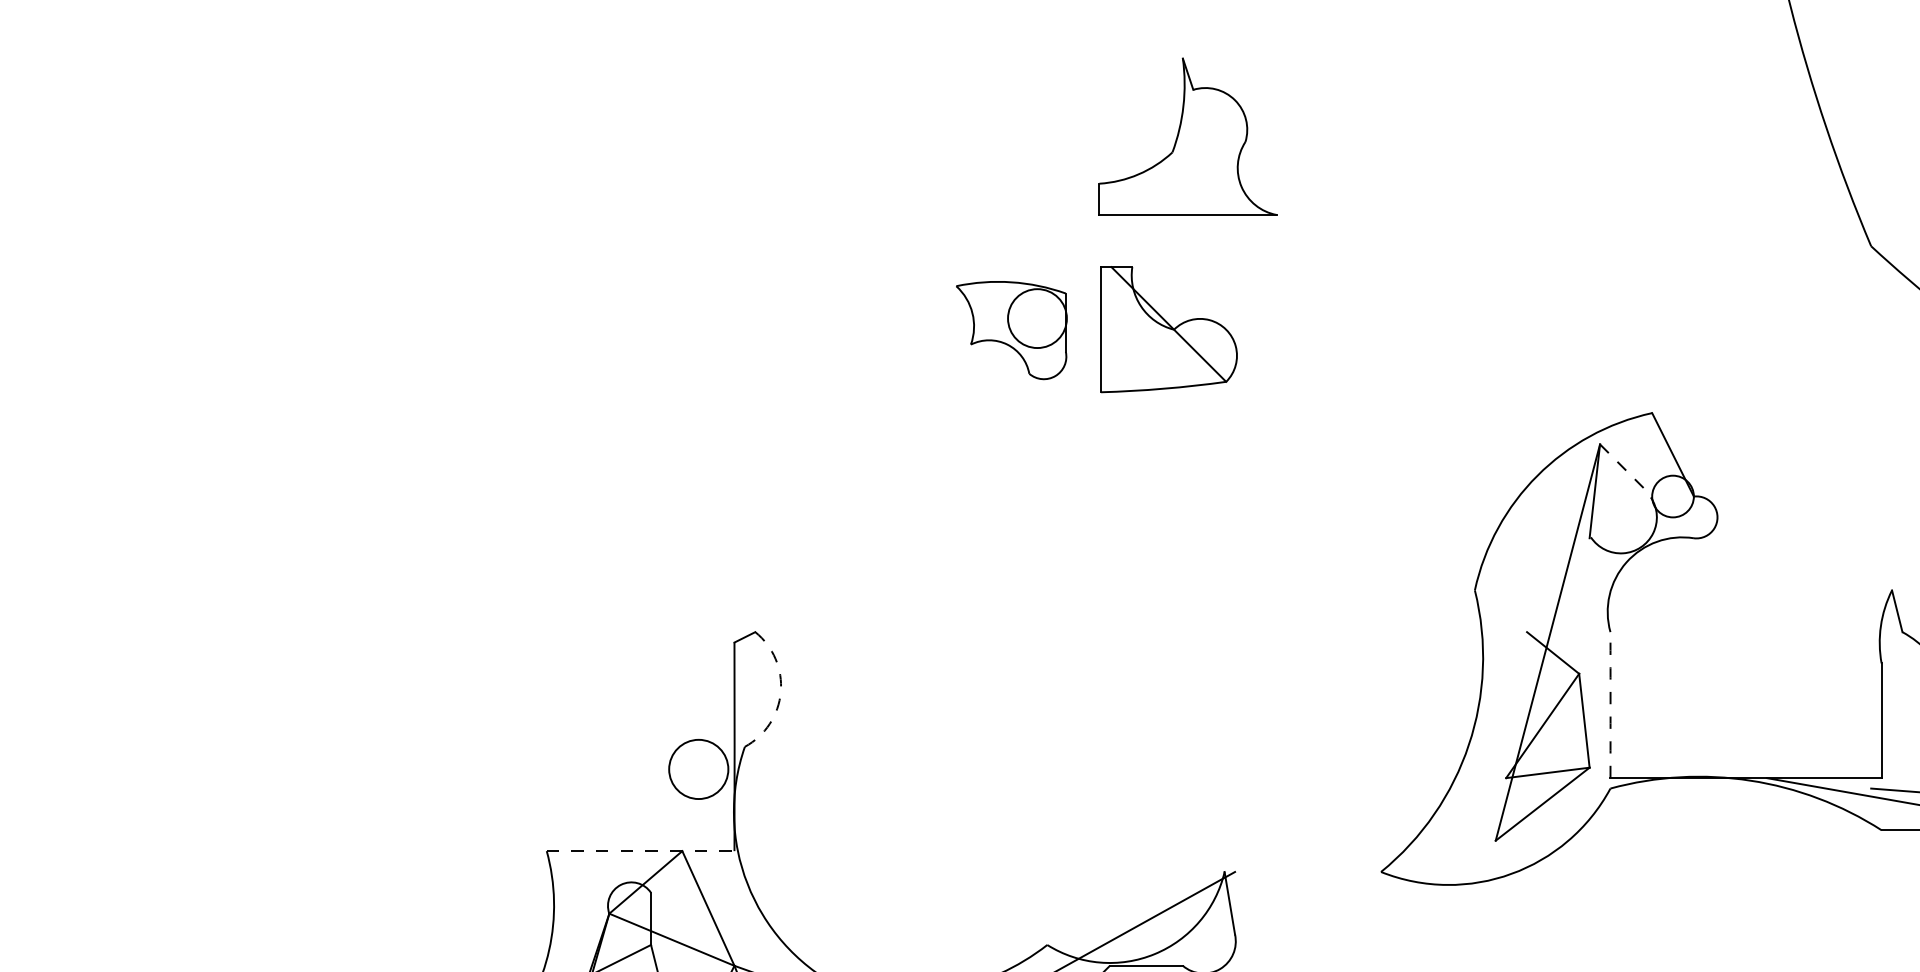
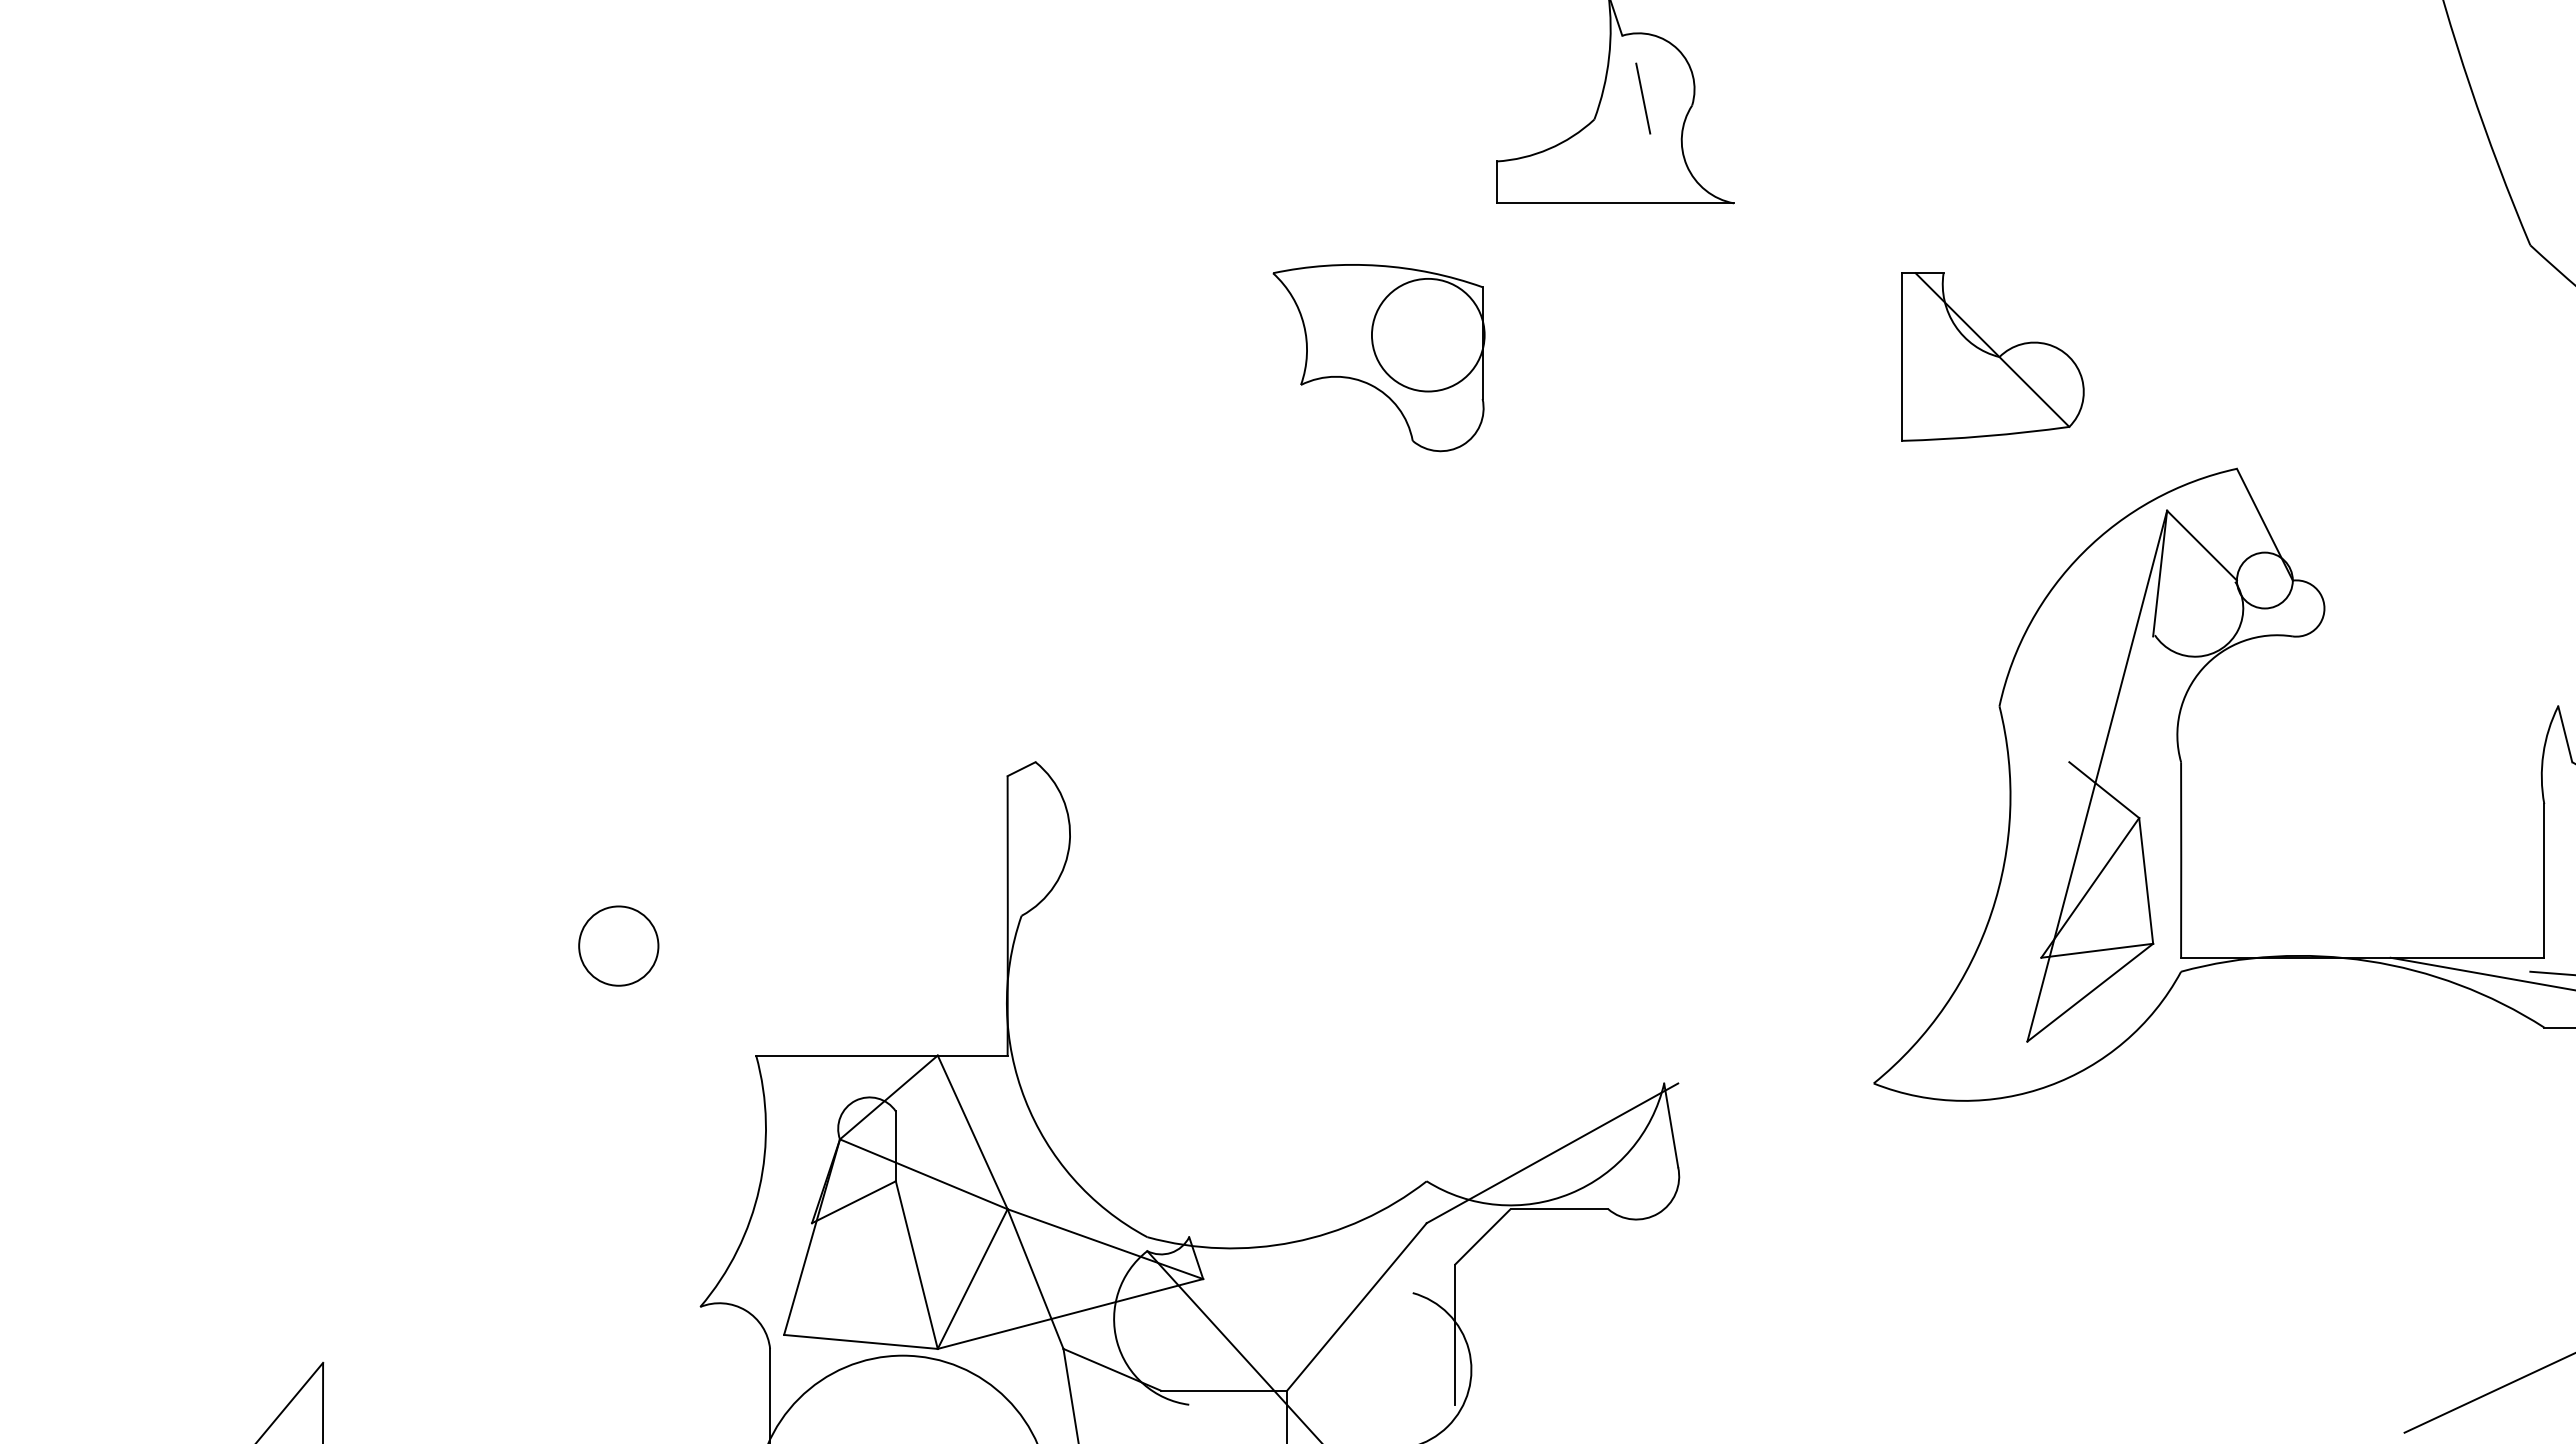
line: (1209, 136) -> (1643, 98), added
part: (1168, 329) -> (1992, 356), moved
part: (1011, 330) -> (1378, 358), size x1.43
line: (1626, 471) -> (2202, 546), dashed -> solid
arc: (780, 692) -> (1069, 842), dashed -> solid
arc: (1610, 704) -> (2181, 859), dashed -> solid
circle: (698, 768) -> (618, 945), moved
line: (640, 851) -> (881, 1055), dashed -> solid

